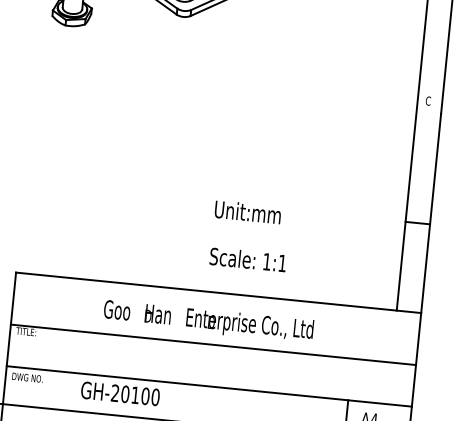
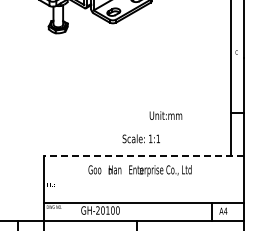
text: (247, 211) -> (165, 115), moved
text: (246, 258) -> (140, 138), moved
line: (218, 293) -> (143, 156), solid -> dashed
line: (213, 345) -> (143, 182), removed

